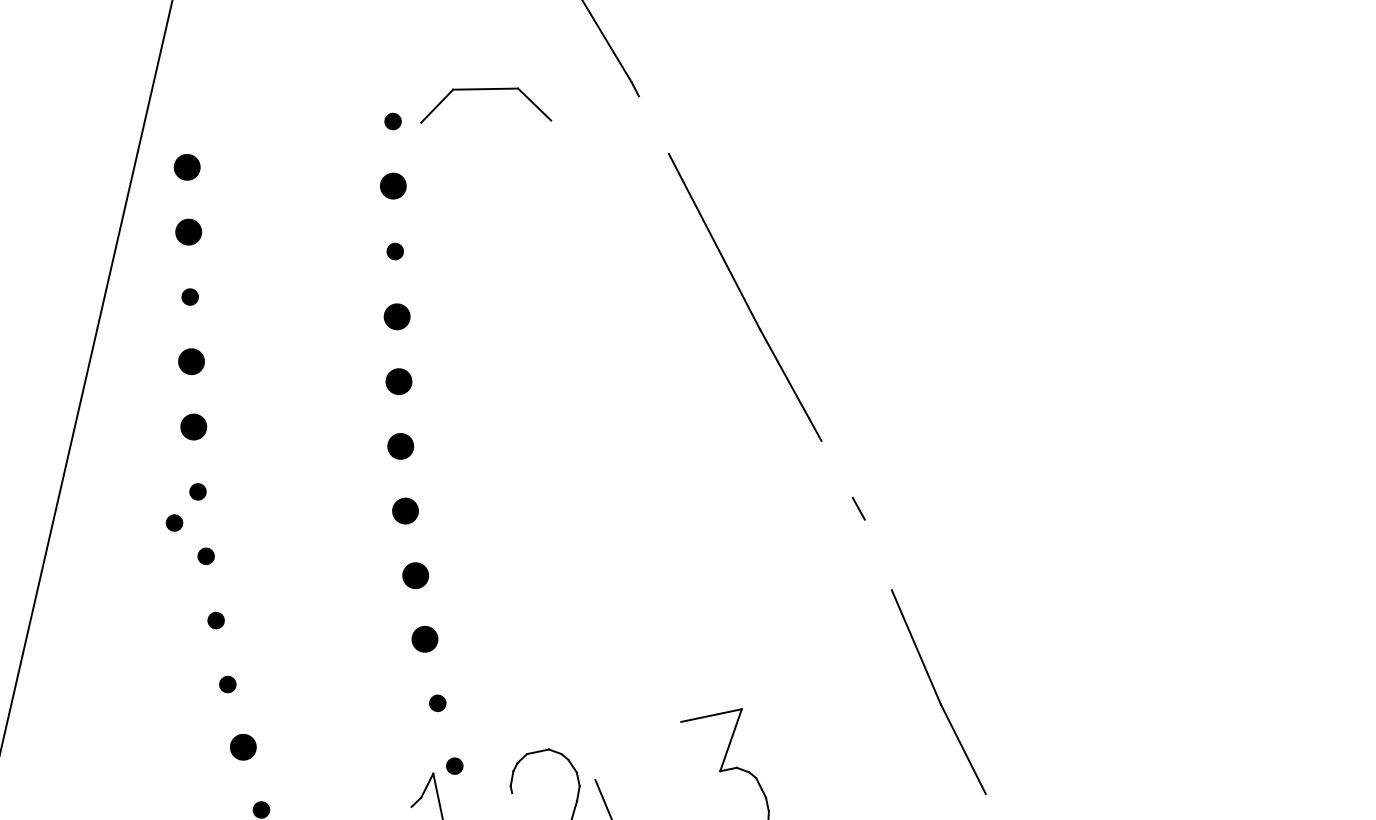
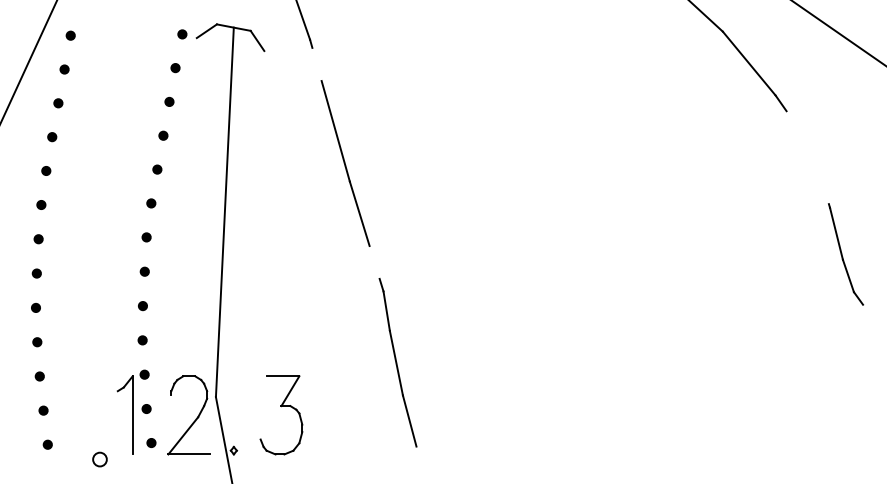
part: (186, 166) -> (70, 35), size x0.62
part: (393, 187) -> (175, 68), size x0.62
part: (188, 232) -> (64, 69), size x0.62
part: (397, 315) -> (163, 135), size x0.62
part: (192, 362) -> (52, 137), size x0.62
part: (399, 381) -> (157, 169), size x0.62
part: (194, 426) -> (46, 170), size x0.62
line: (539, 434) -> (224, 212), added
part: (401, 446) -> (151, 203), size x0.62
part: (405, 511) -> (146, 237), size x0.62
part: (173, 523) -> (25, 218), removed
line: (877, 553) -> (386, 310), added
part: (414, 575) -> (144, 271), size x0.62
part: (424, 640) -> (142, 306), size x0.62
part: (243, 747) -> (37, 342), size x0.62

